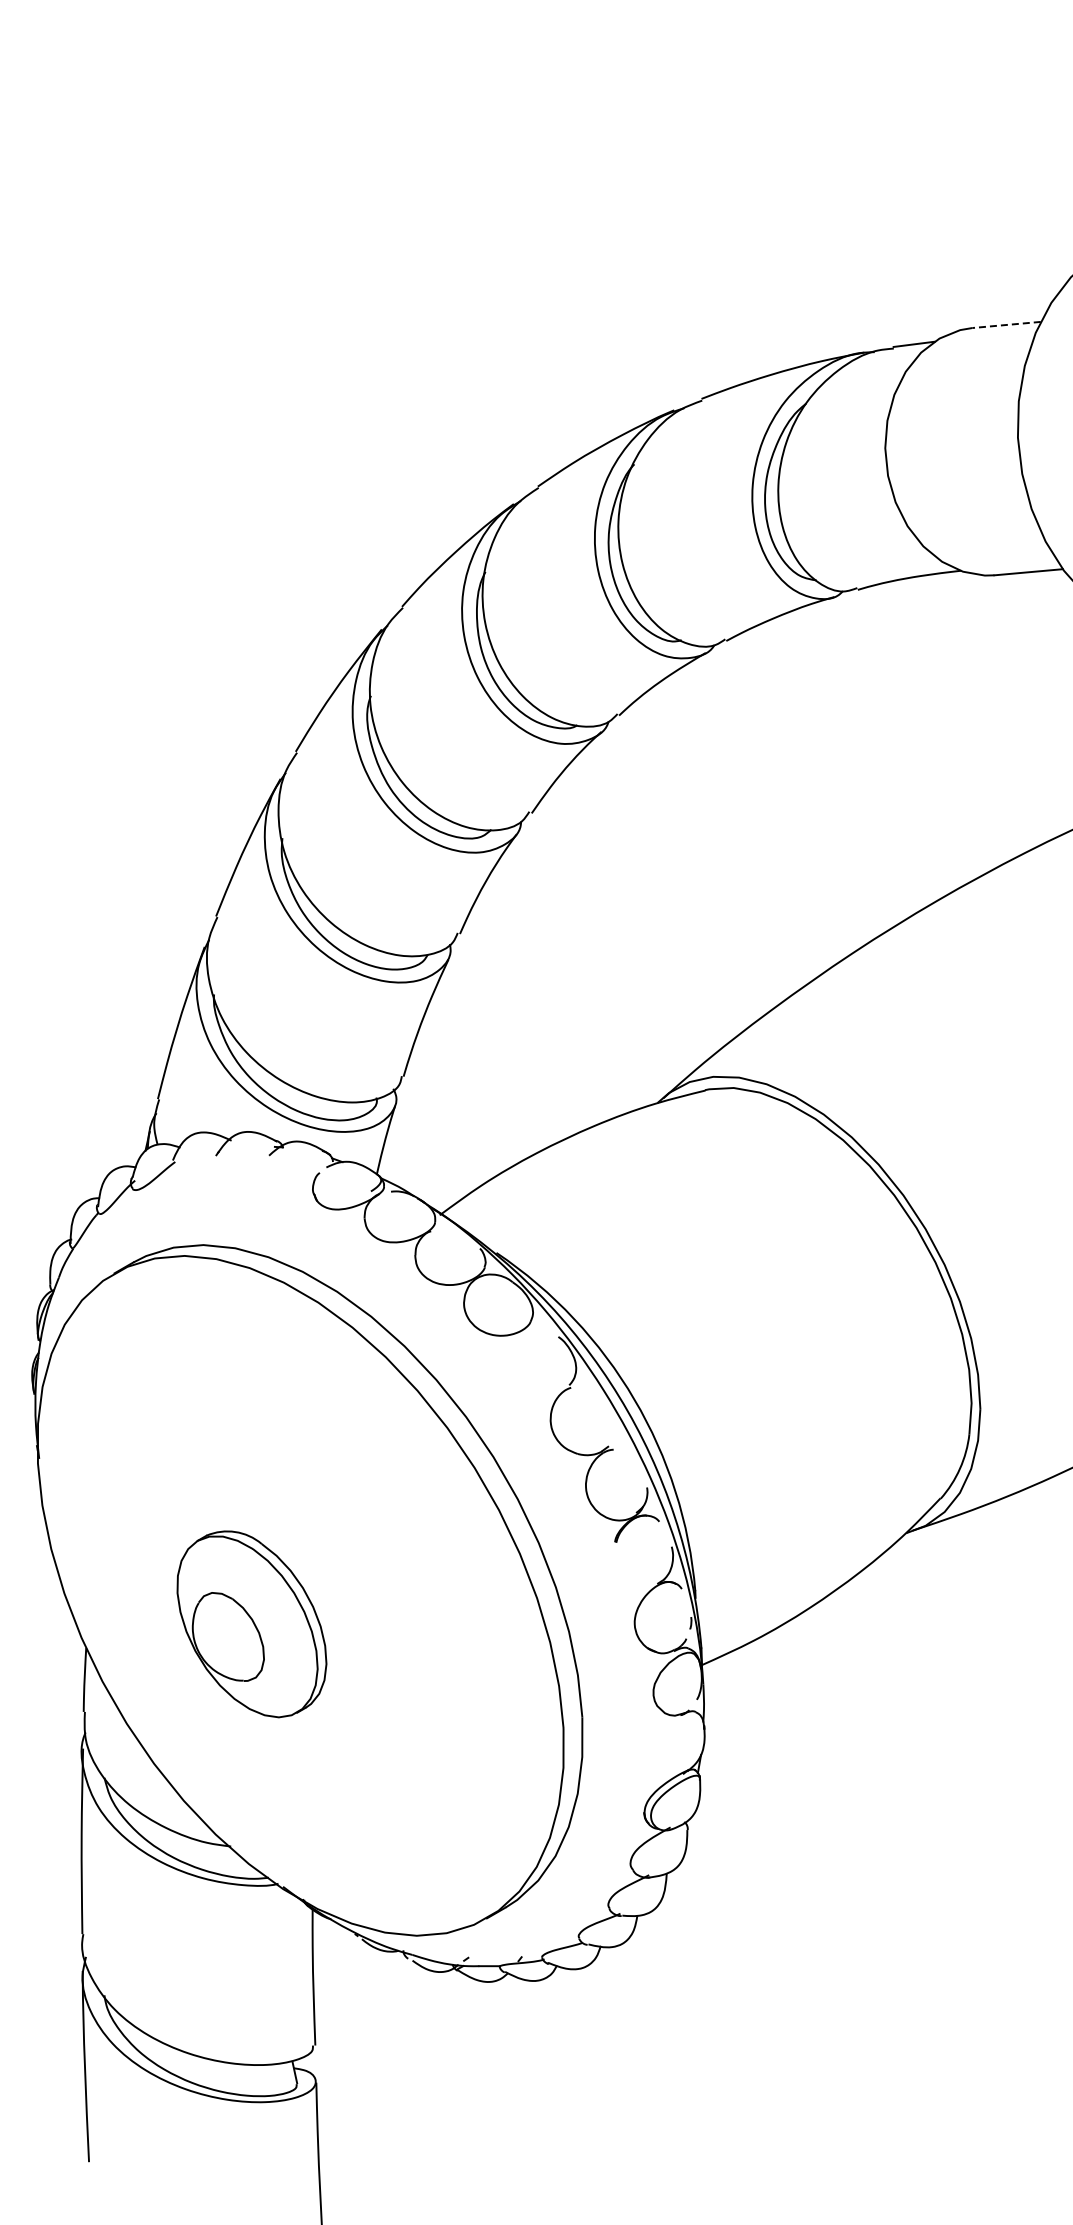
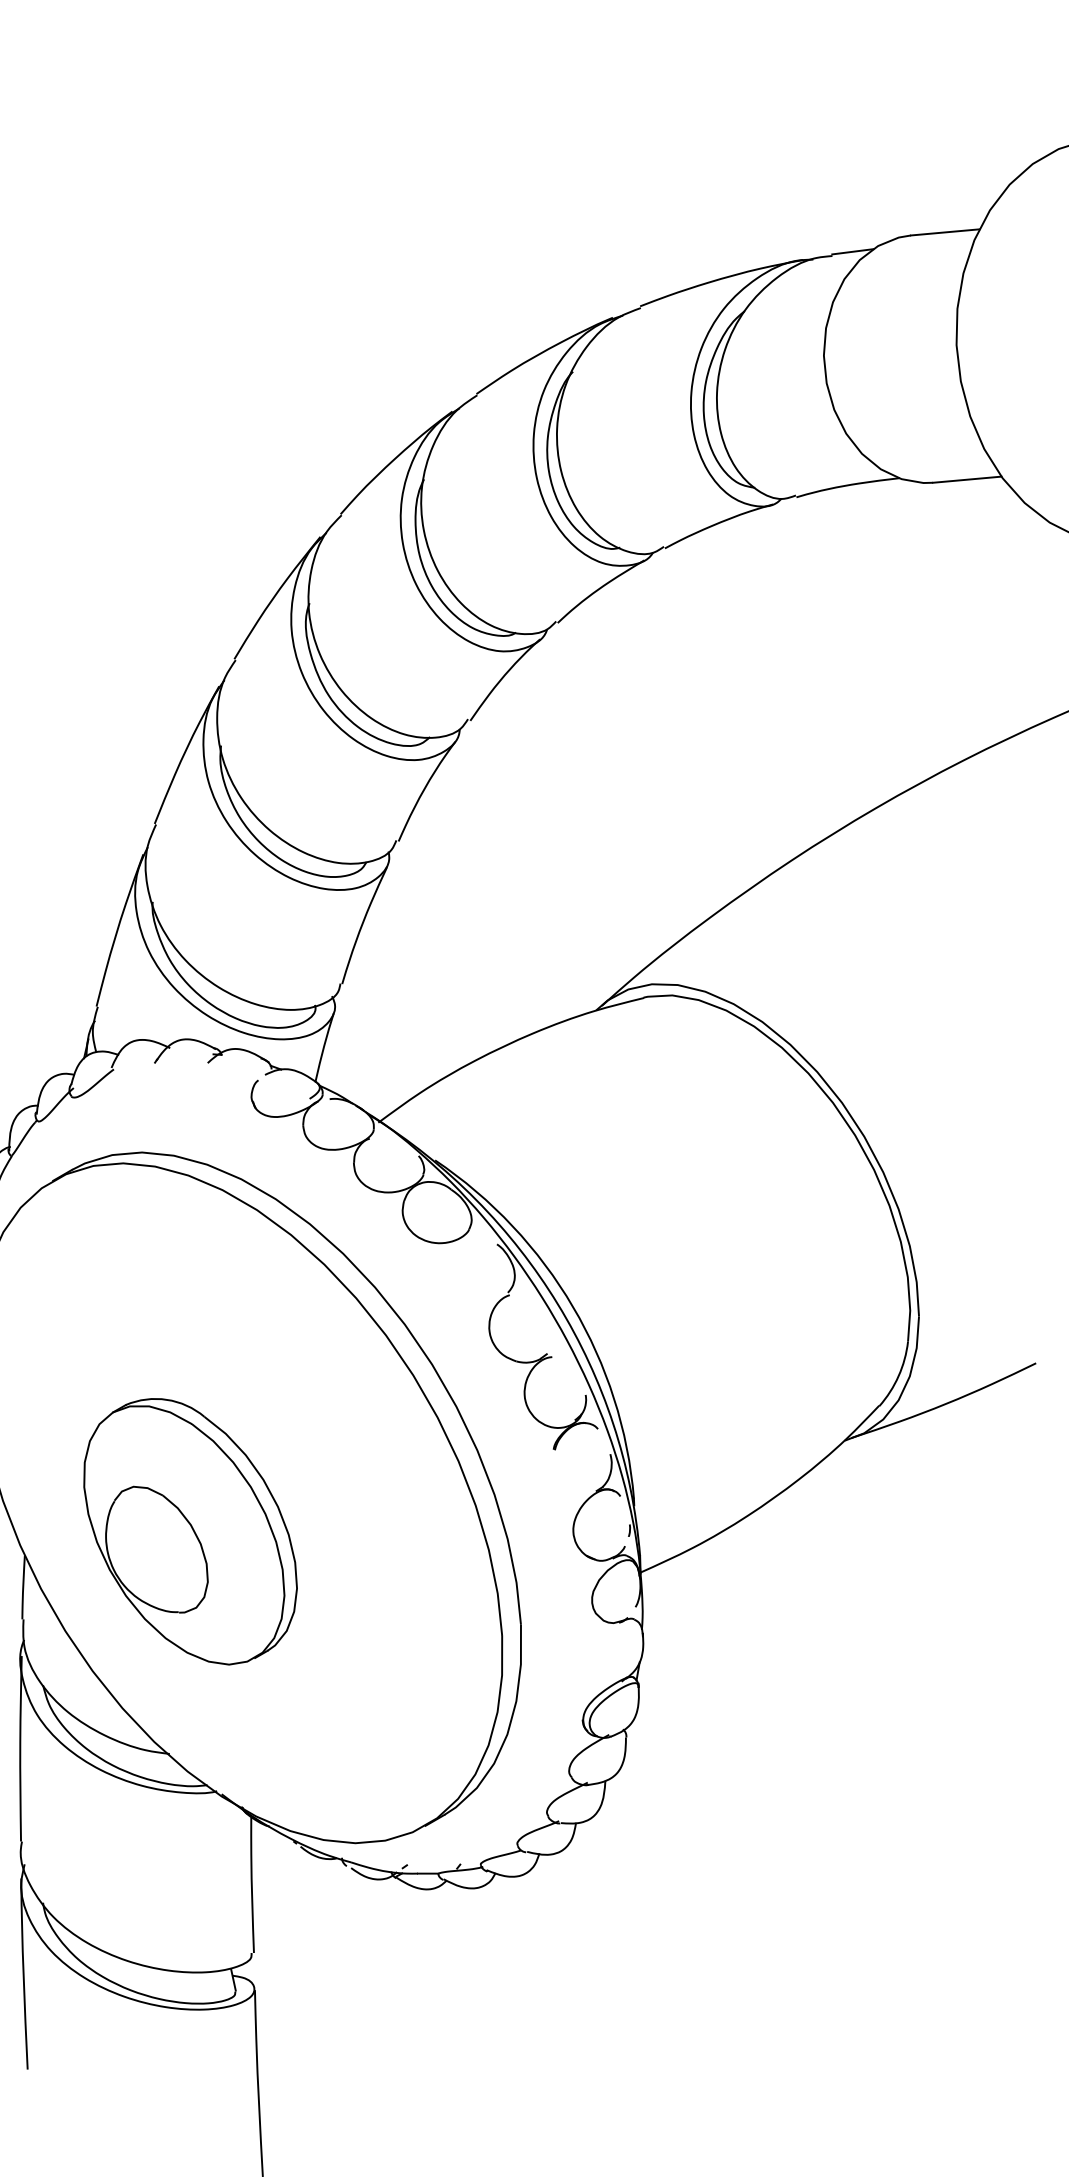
line: (1006, 325) -> (945, 232), dashed -> solid
part: (251, 1624) -> (190, 1531), size x1.43

